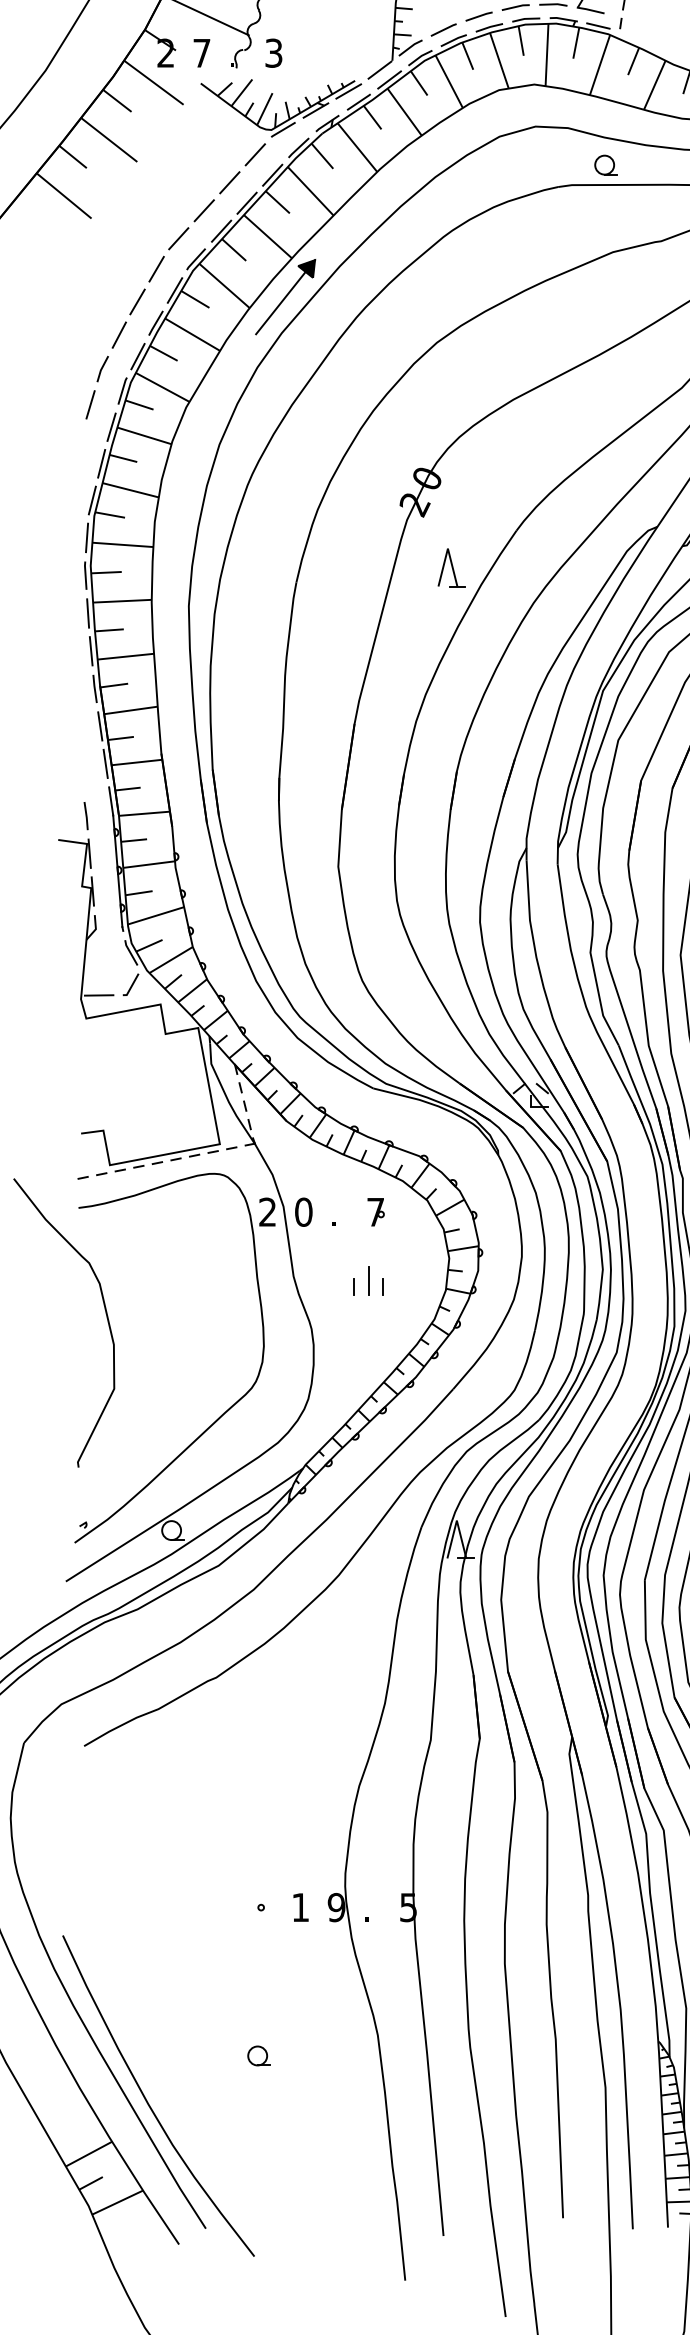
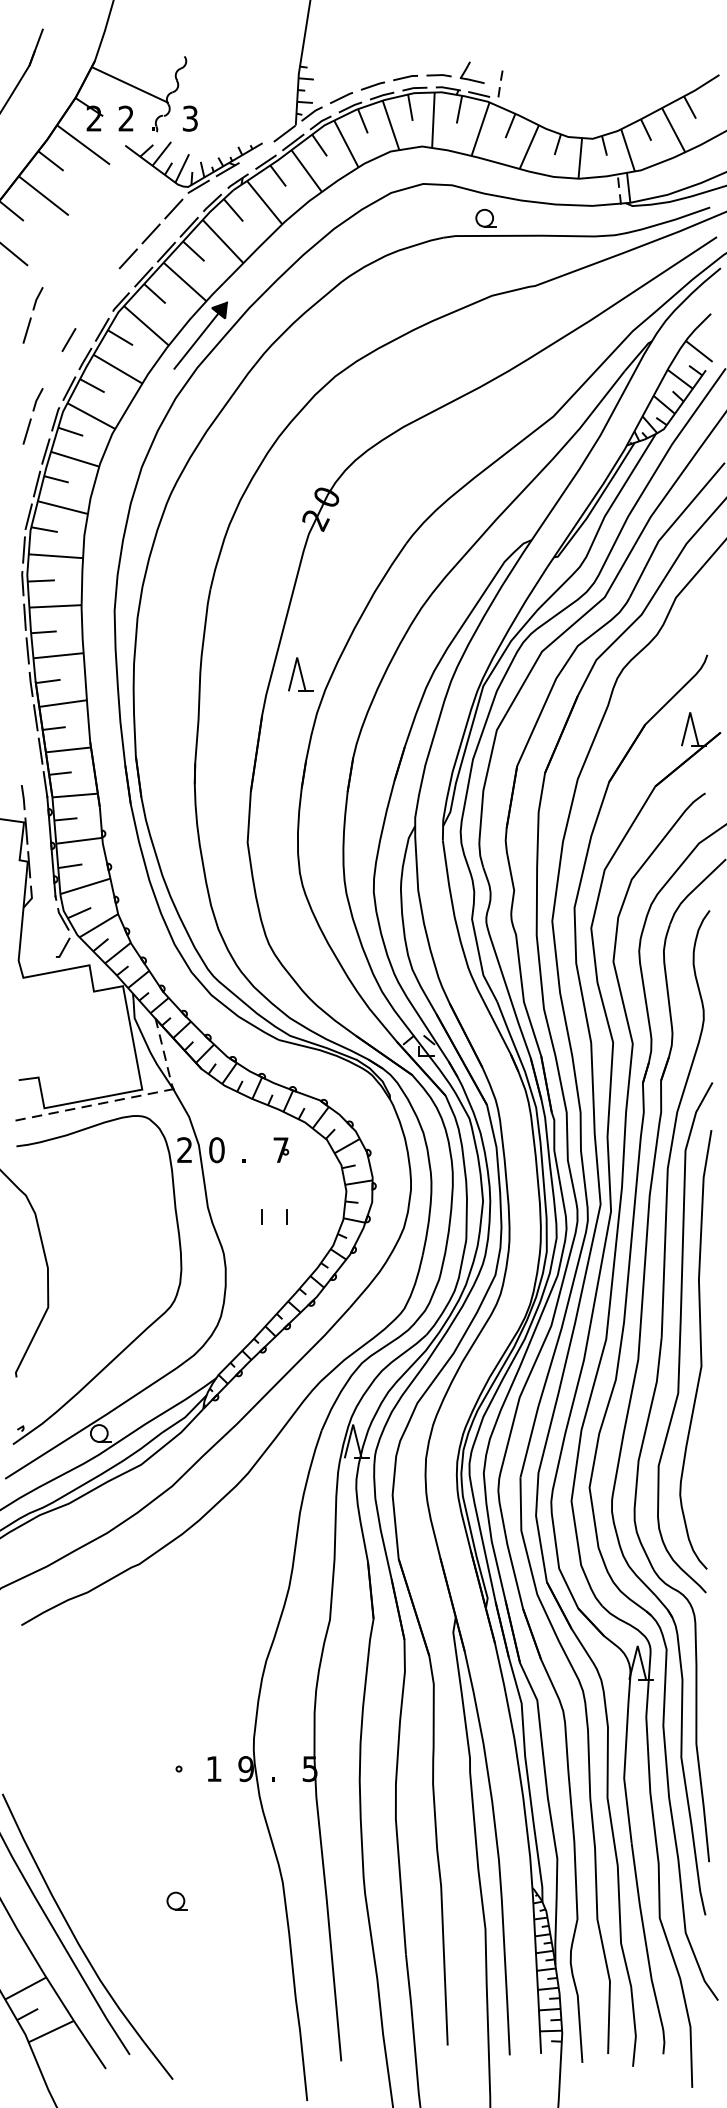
text: (201, 53) -> (125, 118), 7 -> 2
line: (348, 91) -> (256, 152), removed
line: (178, 238) -> (105, 283), removed
line: (156, 268) -> (85, 310), removed
part: (96, 274) -> (32, 315), added
line: (119, 335) -> (52, 369), removed
part: (451, 567) -> (300, 674), moved
line: (98, 995) -> (34, 957), removed
line: (368, 1280) -> (274, 1210), removed

